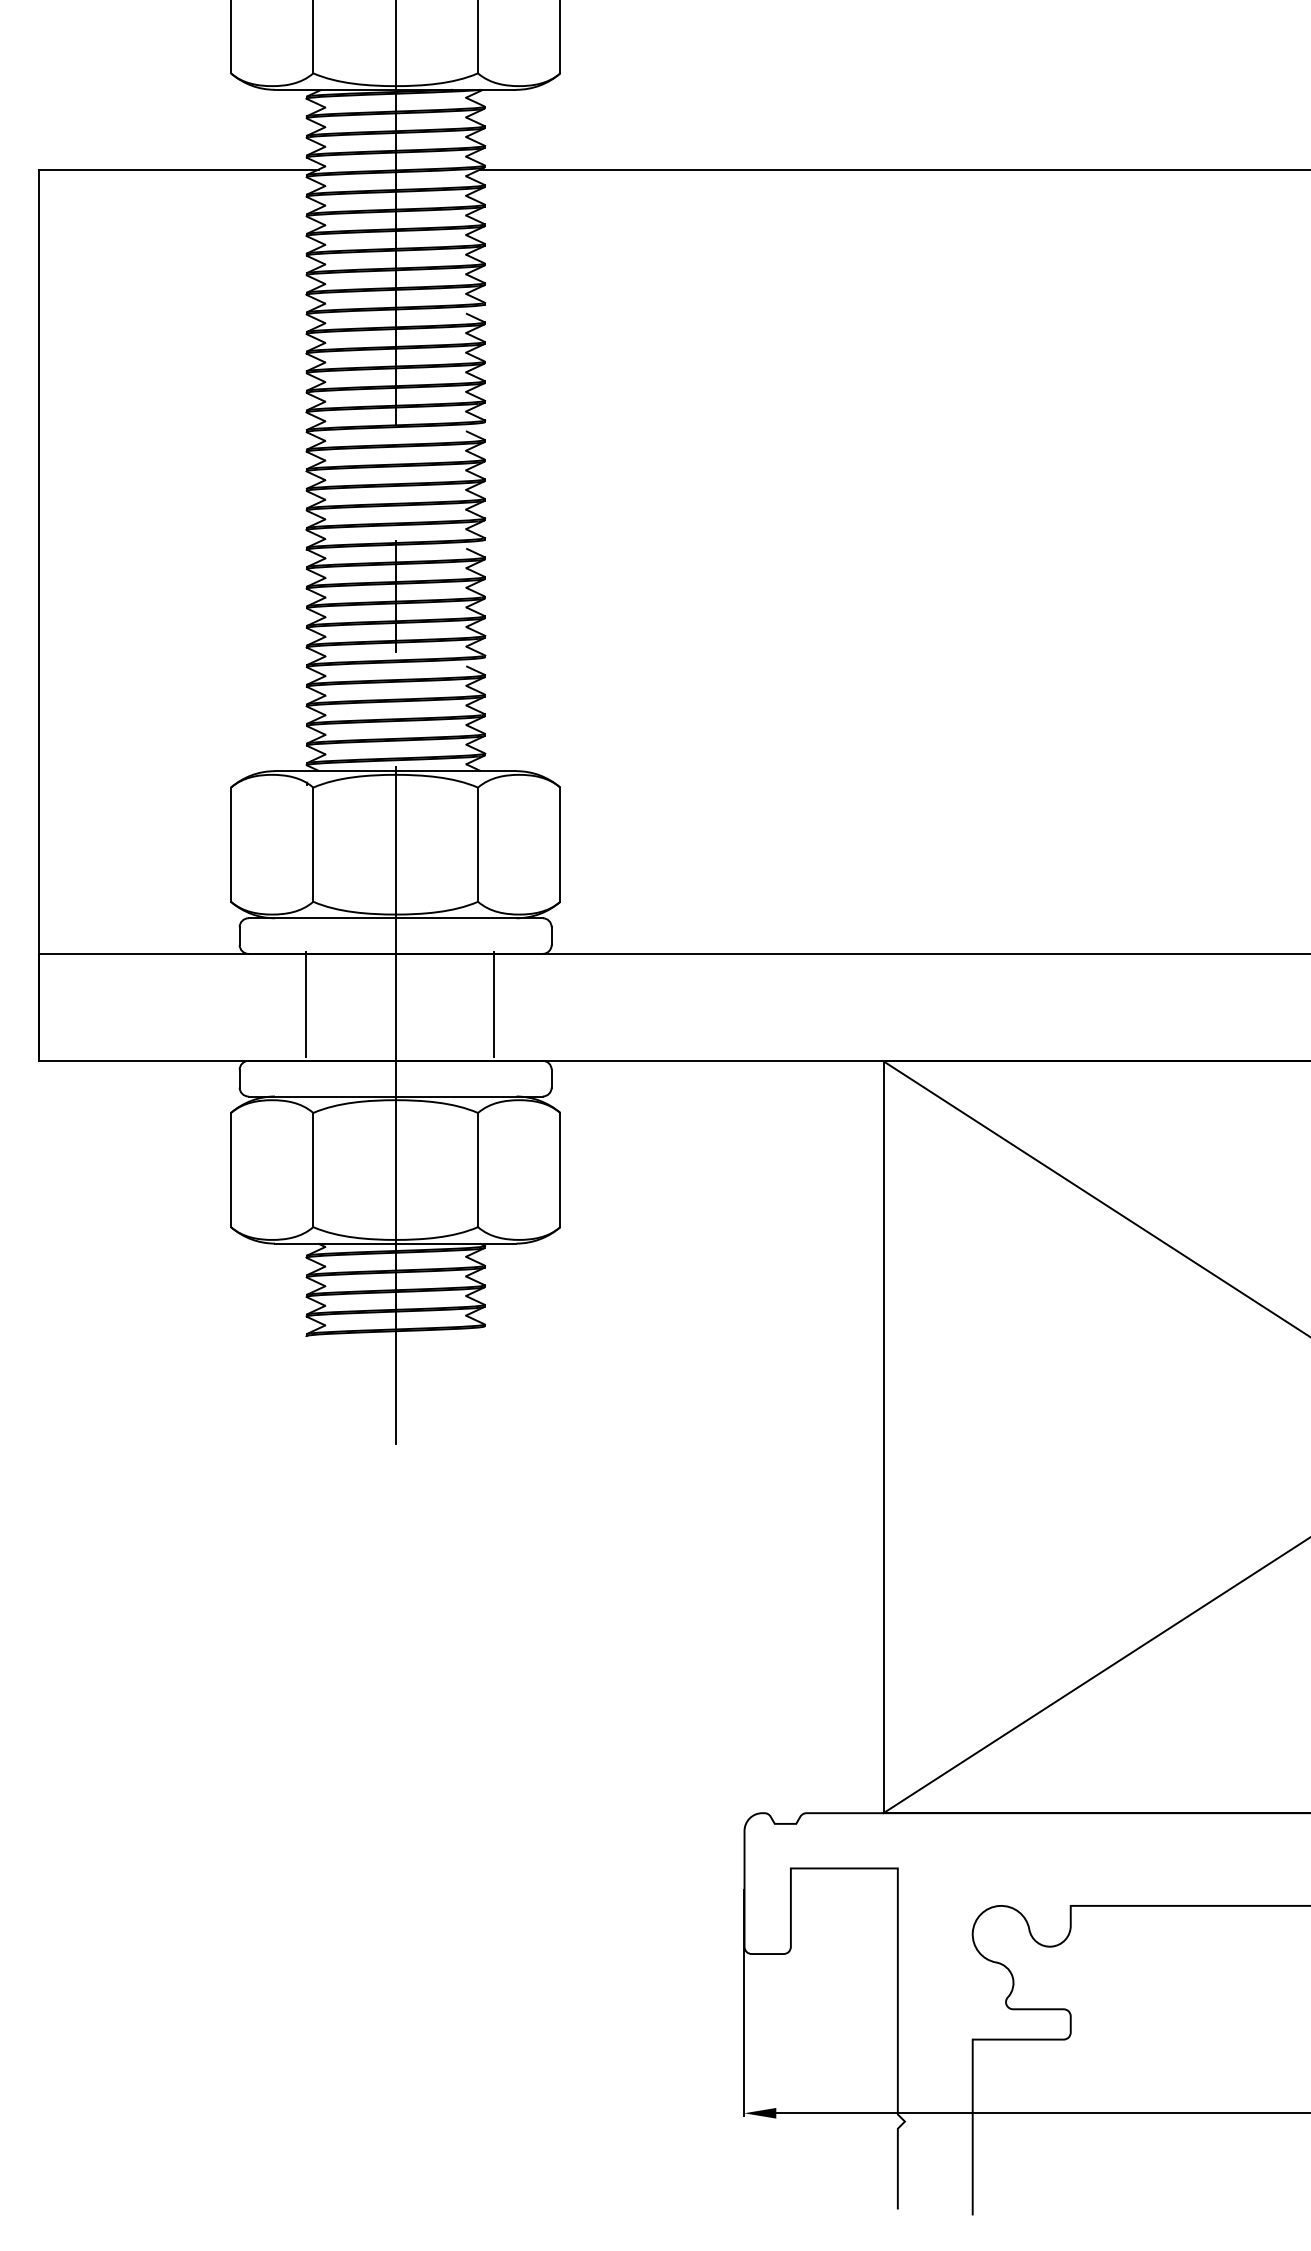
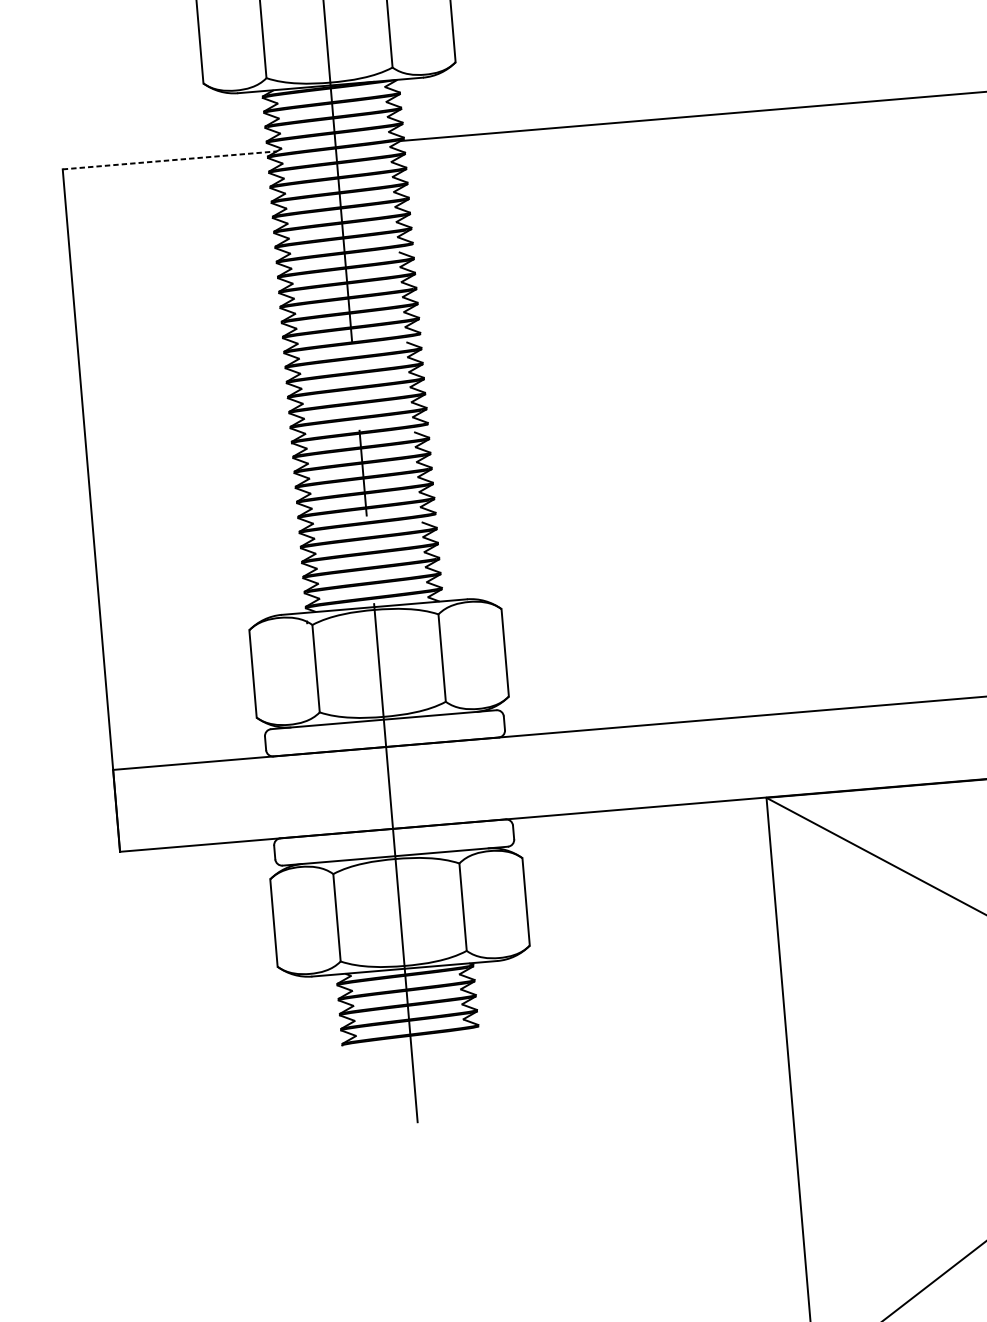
line: (178, 169) -> (169, 160), solid -> dashed
line: (306, 1003) -> (321, 790), removed
line: (494, 1003) -> (464, 778), removed

